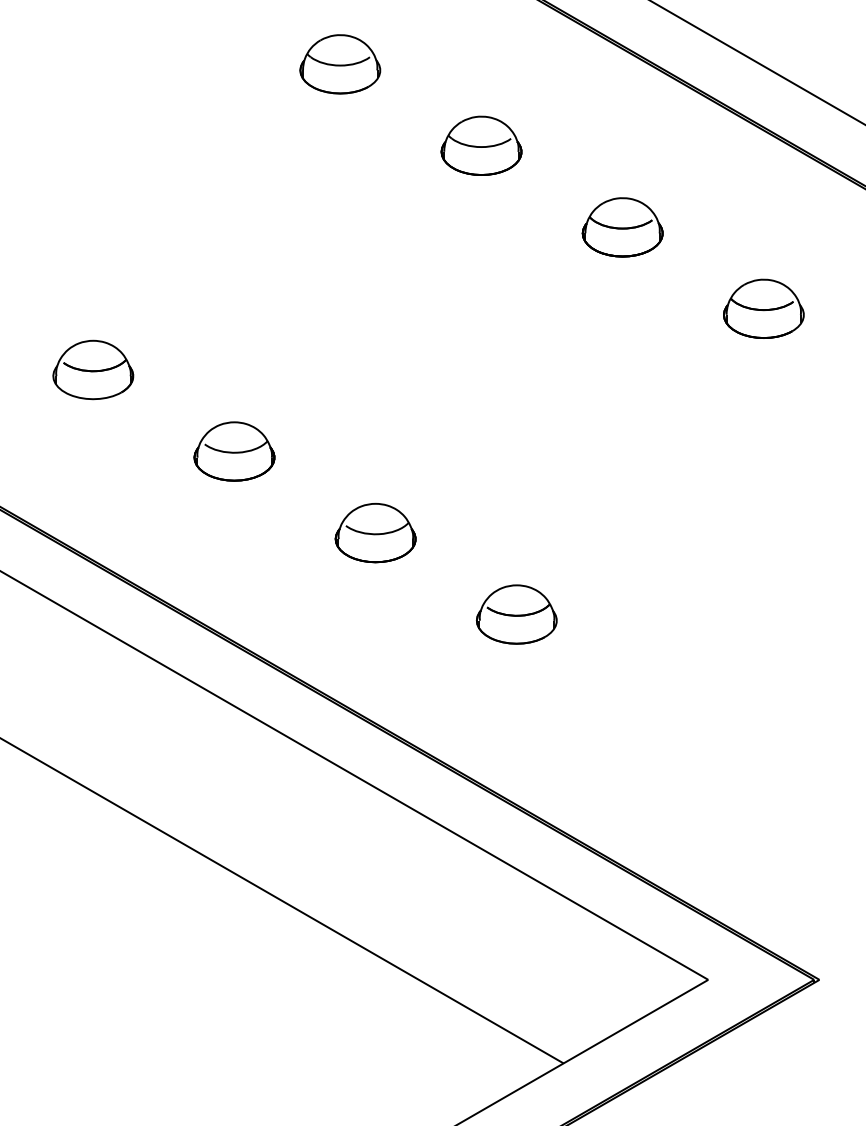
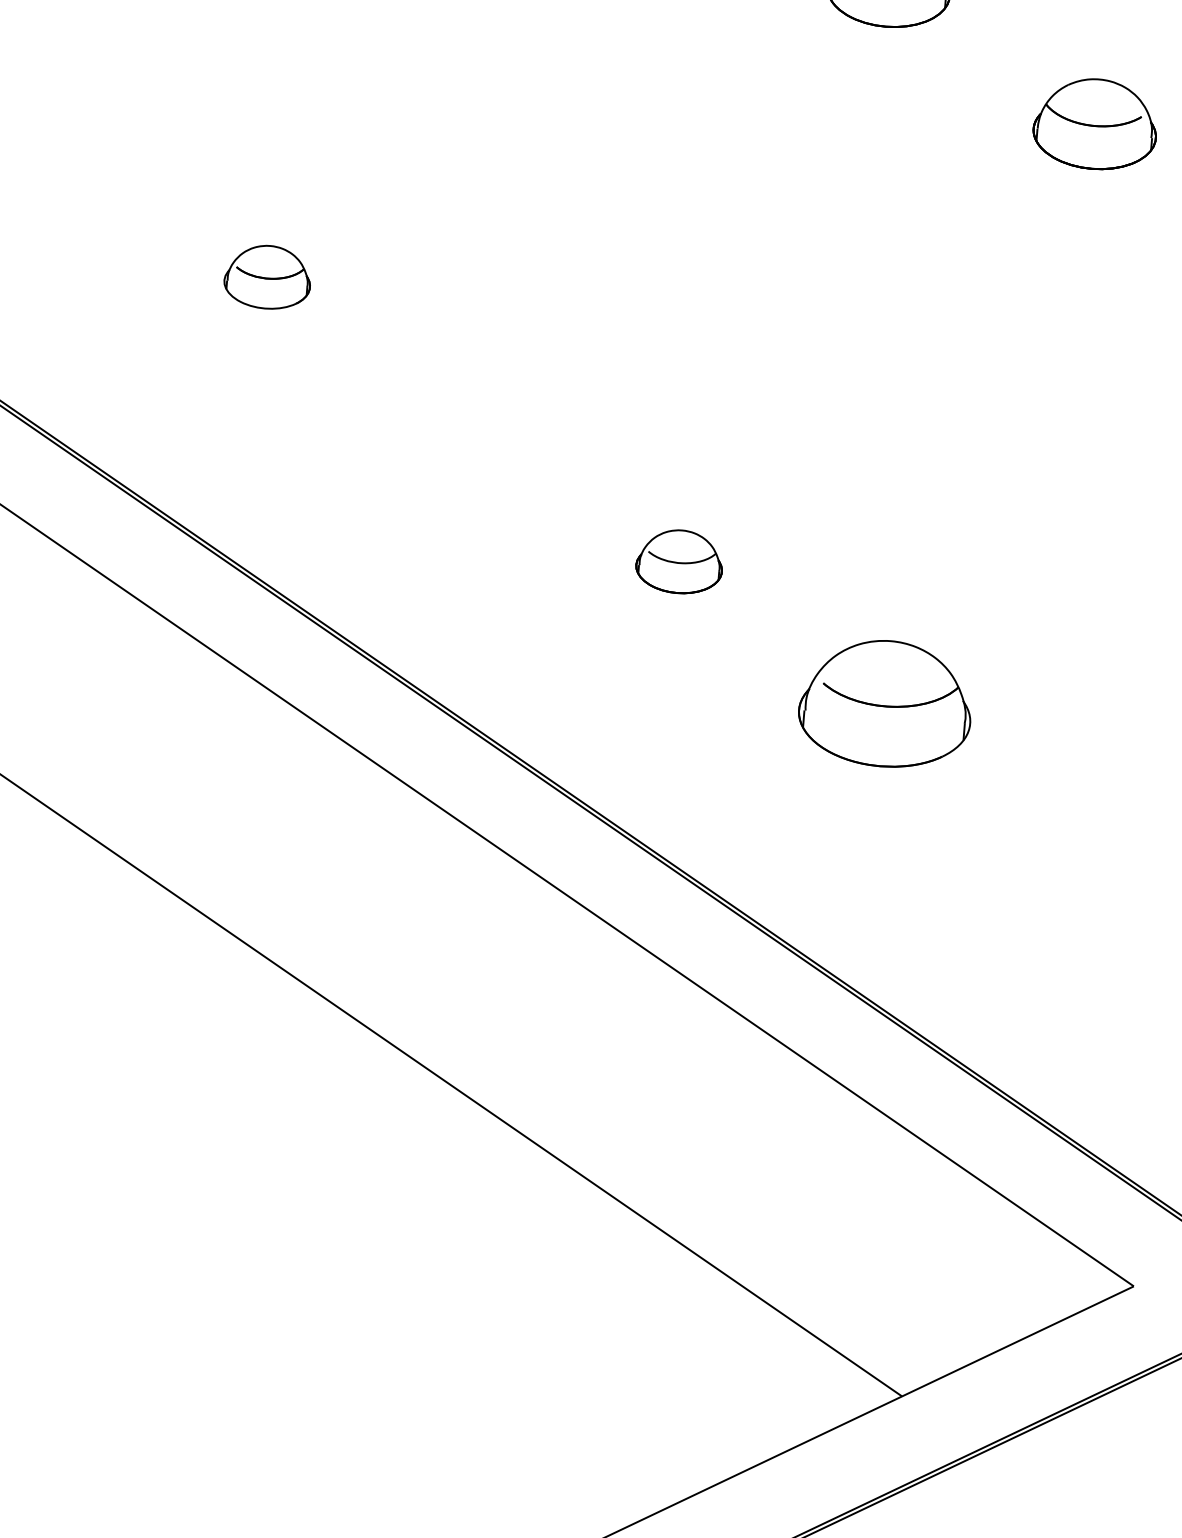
part: (93, 369) -> (268, 276), size x0.7
part: (234, 451) -> (473, 419), removed
part: (375, 533) -> (679, 562), size x0.7
part: (516, 614) -> (885, 703), size x1.4

